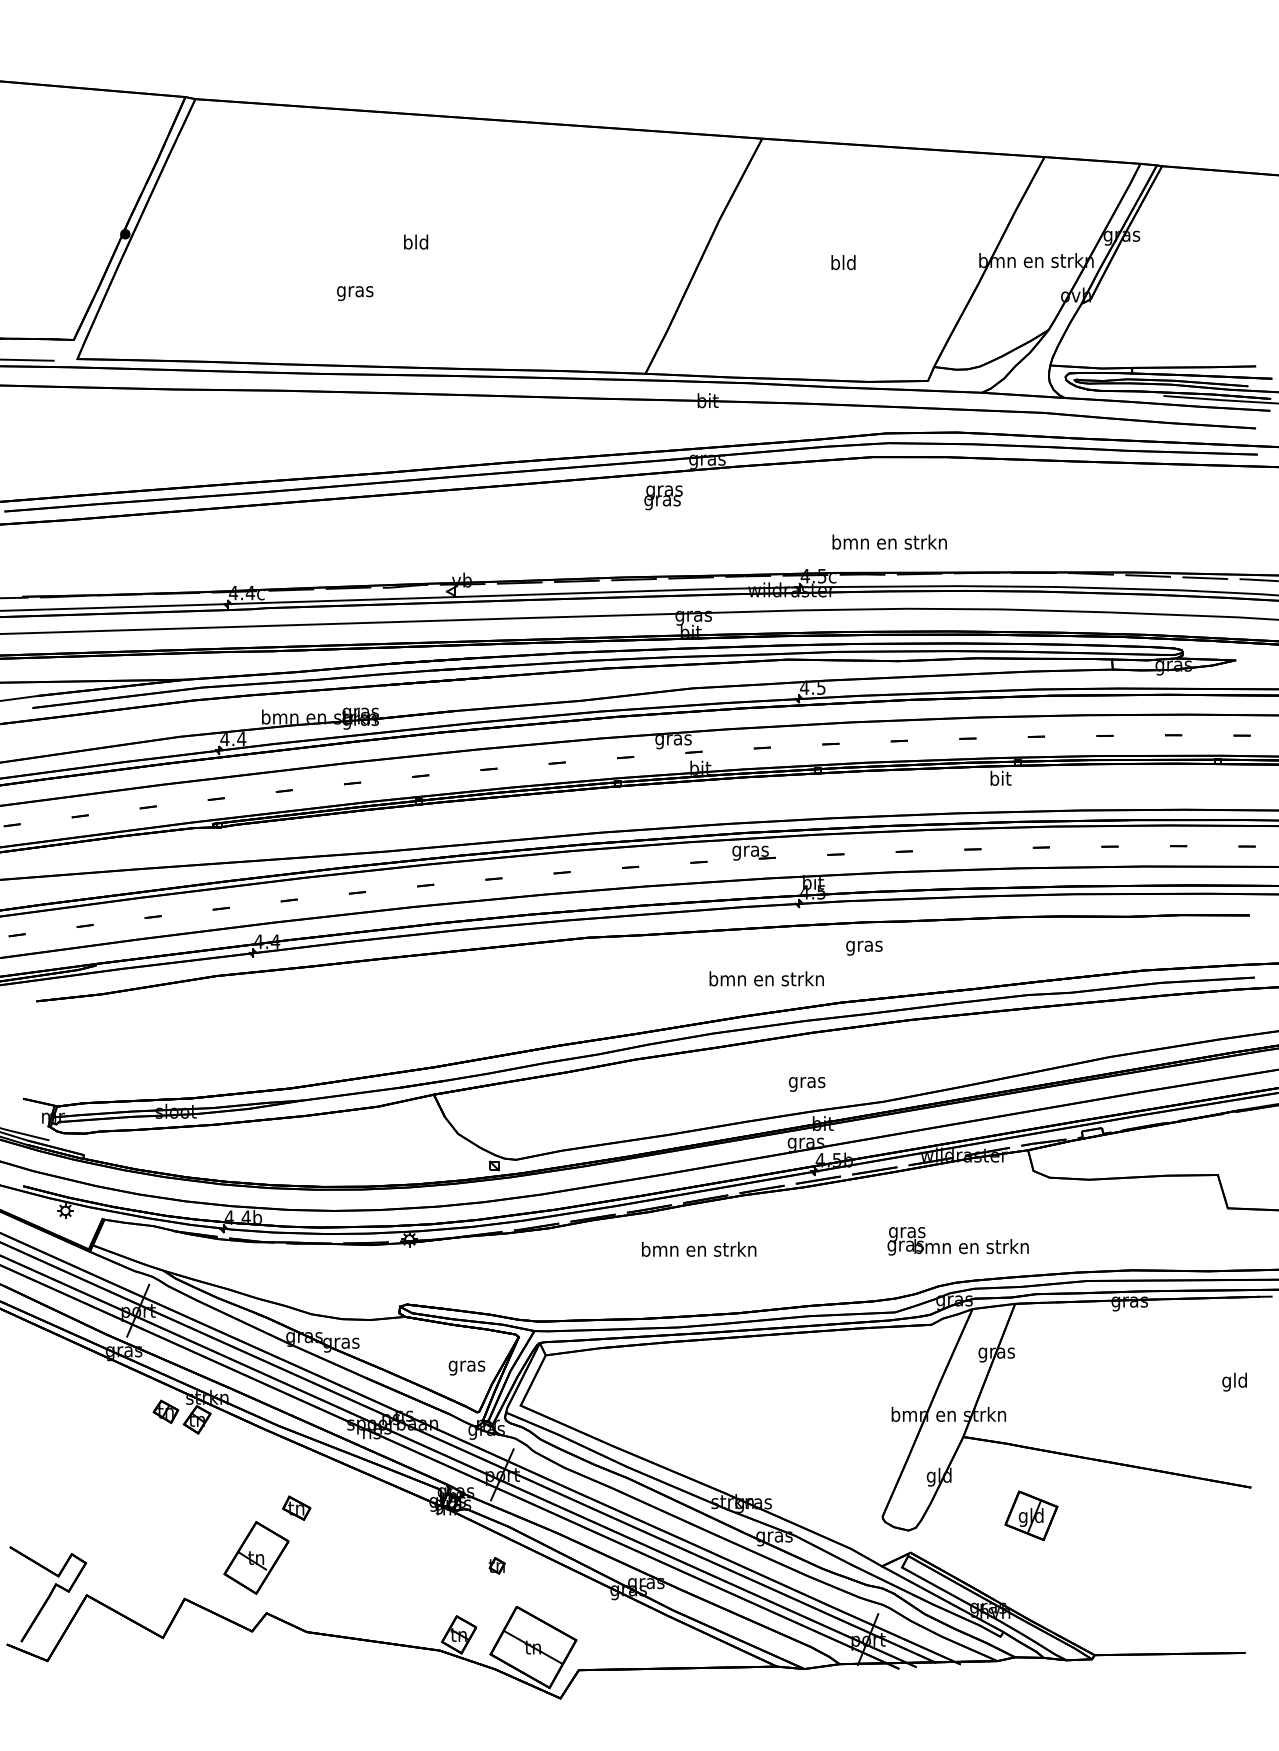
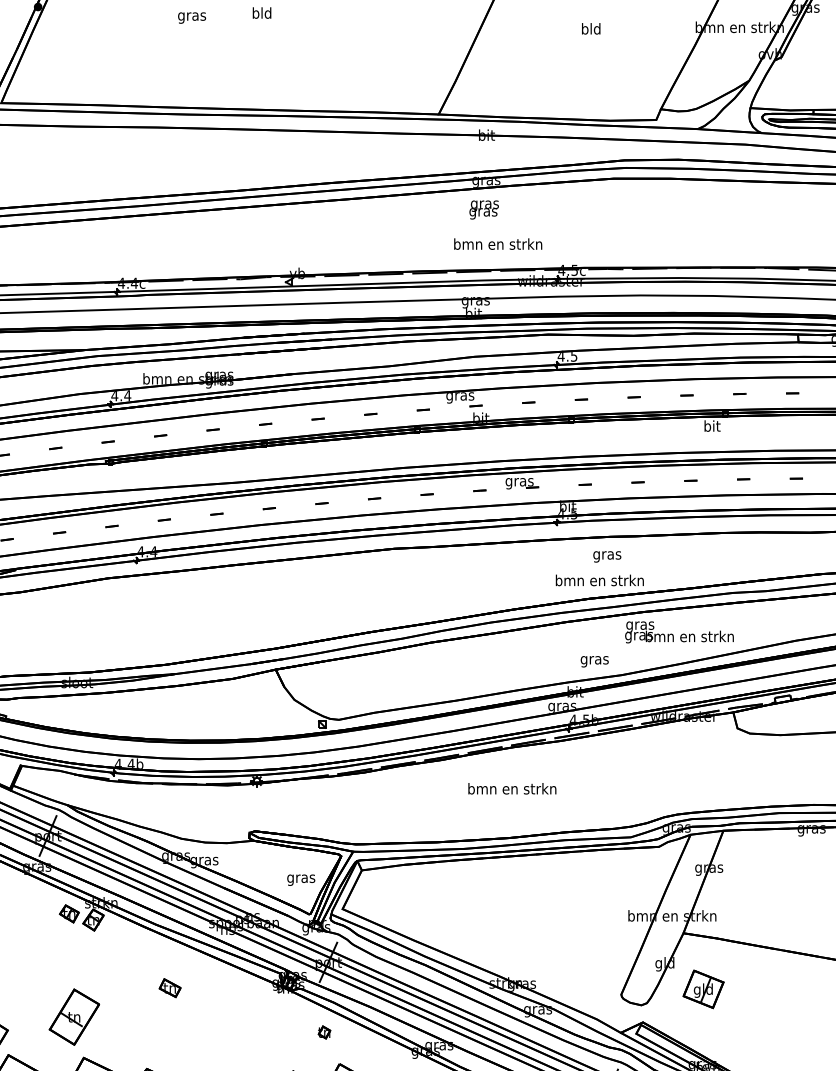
text: (355, 293) -> (192, 18), moved
text: (663, 497) -> (484, 209), moved
text: (889, 541) -> (498, 243), moved
text: (766, 978) -> (599, 580), moved
text: (807, 1084) -> (595, 661), moved
text: (957, 1241) -> (678, 632), moved
text: (699, 1248) -> (512, 788), moved
part: (1031, 1515) -> (703, 989), moved
part: (256, 1557) -> (74, 1016), moved

